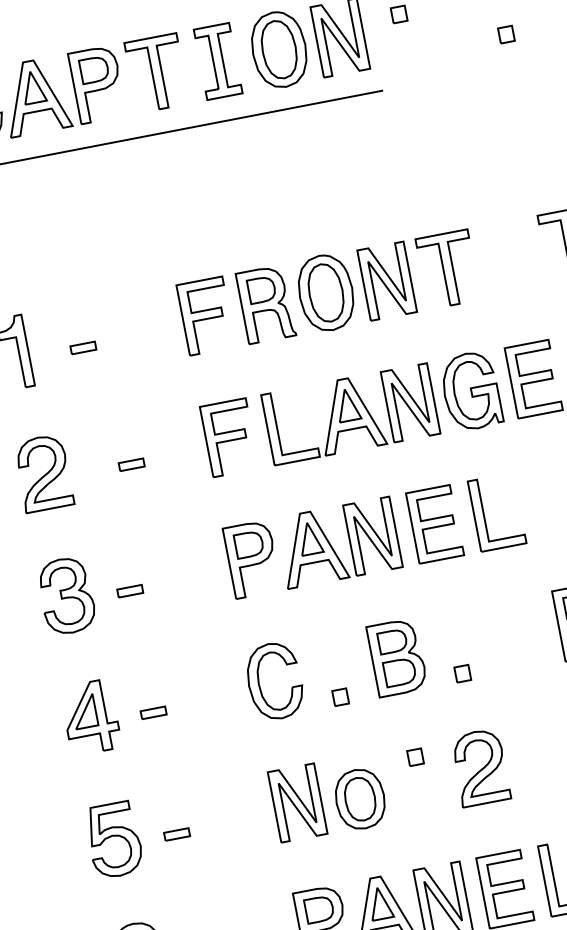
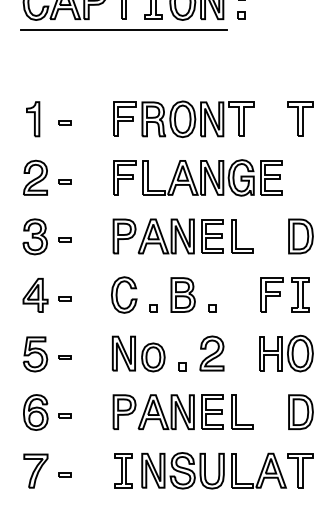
part: (506, 34) -> (241, 15), moved
part: (130, 464) -> (64, 181), moved
part: (414, 756) -> (182, 366), moved

